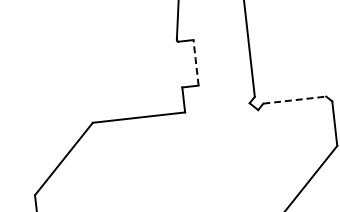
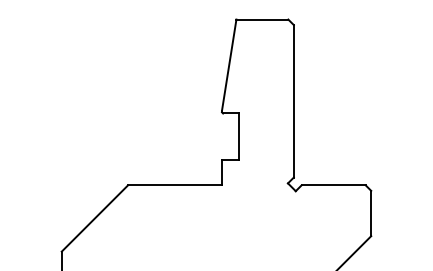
line: (195, 62) -> (238, 136), dashed -> solid
line: (295, 100) -> (334, 185), dashed -> solid

